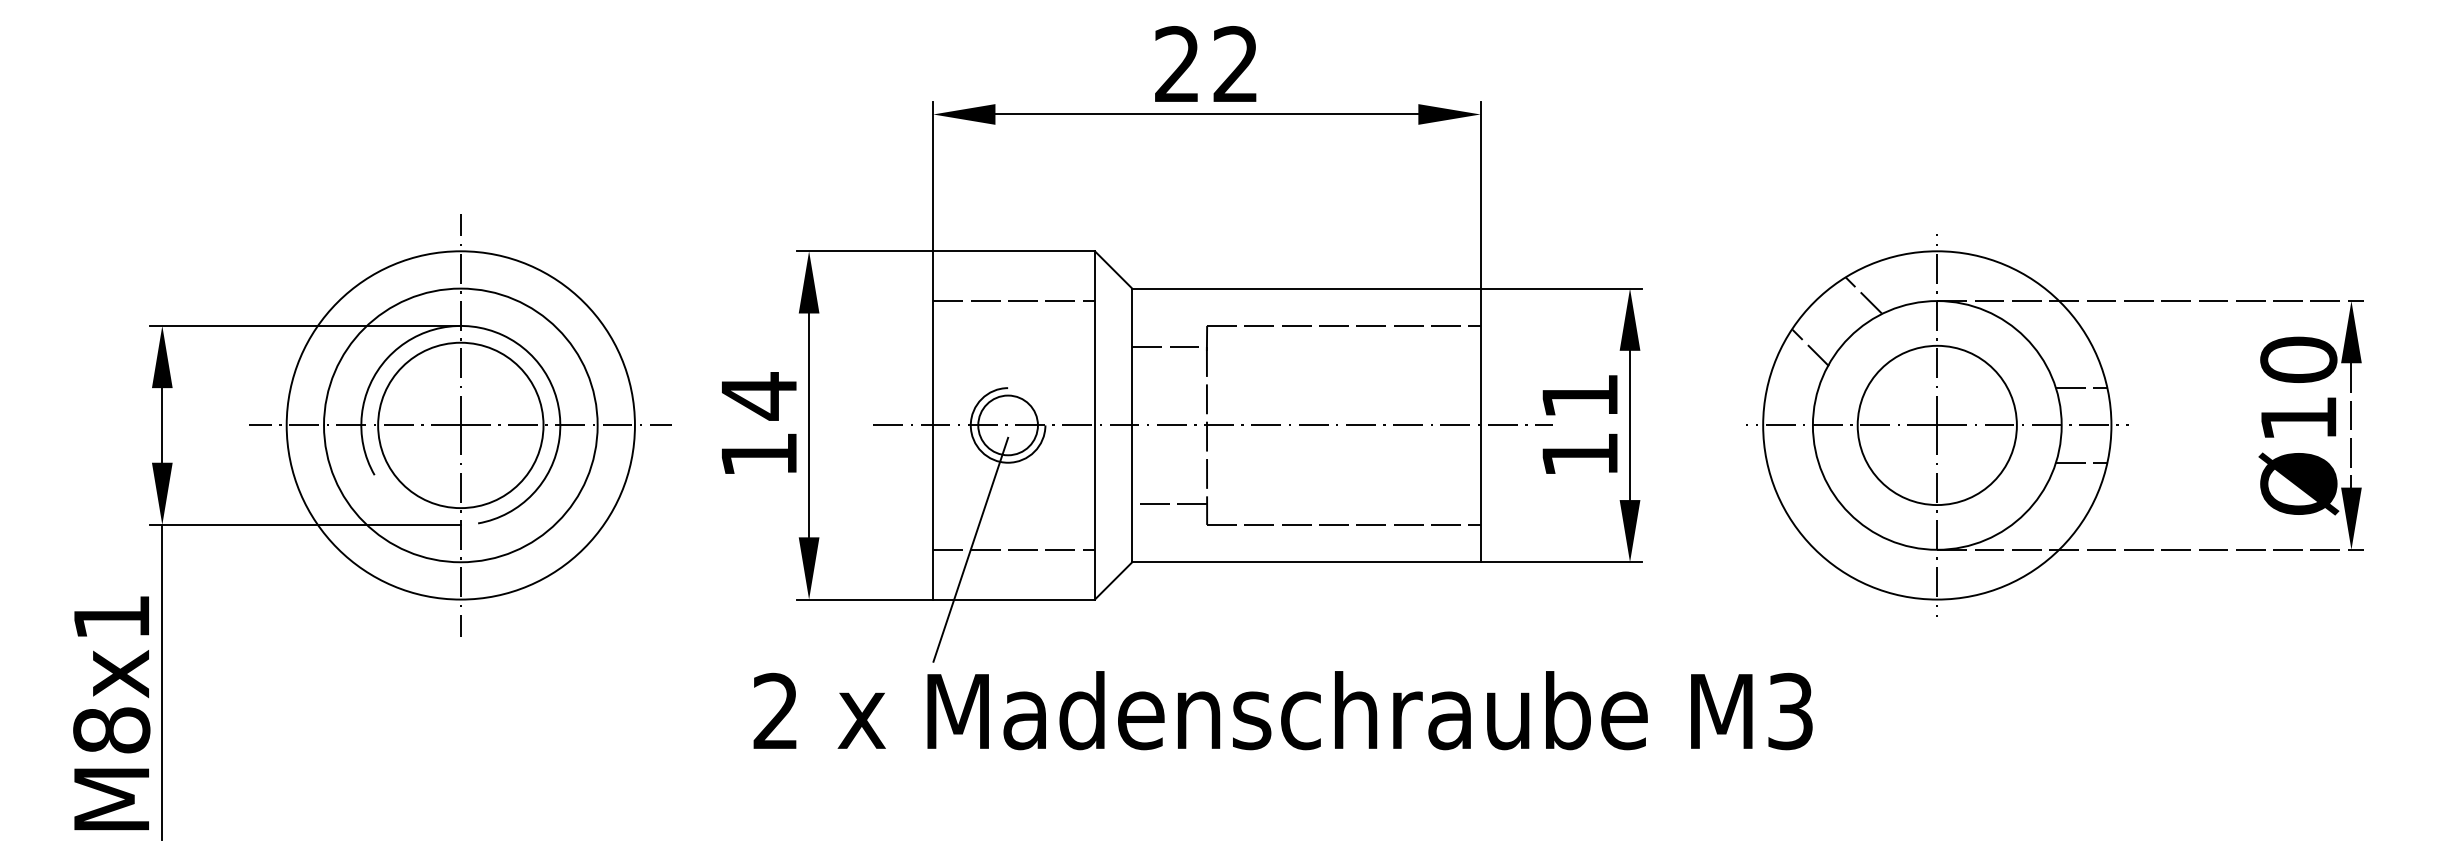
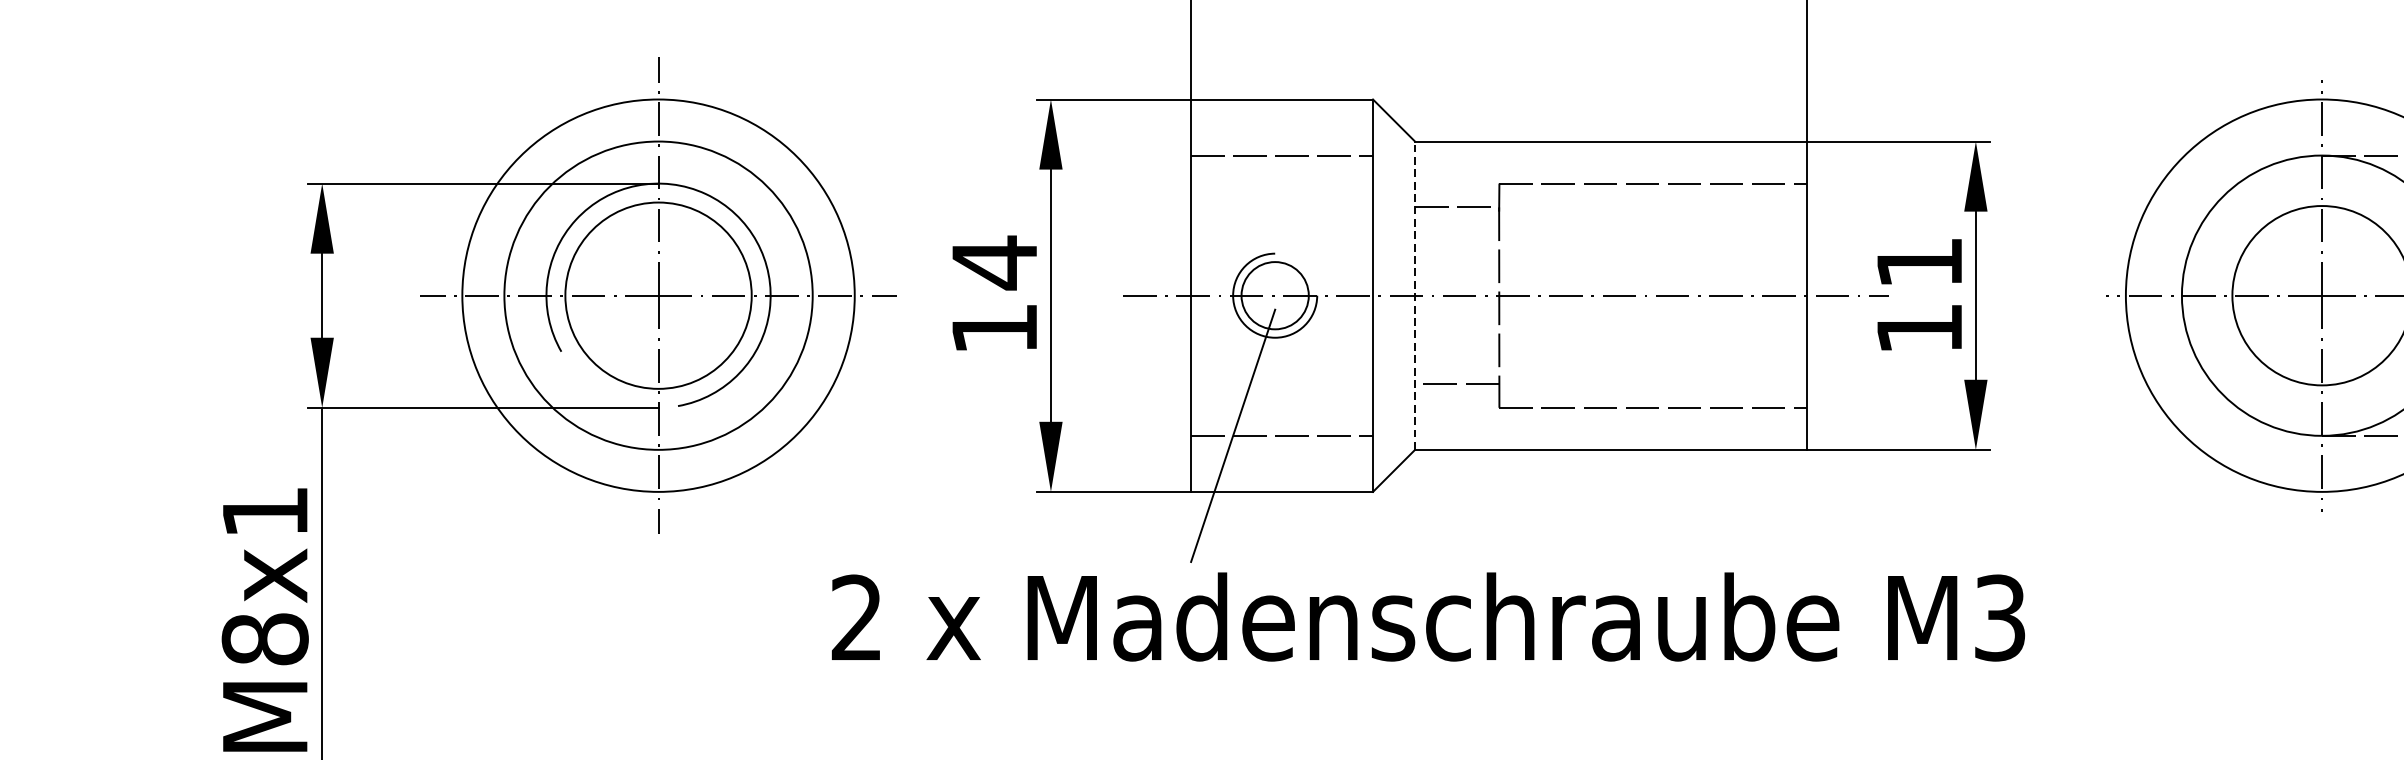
line: (1863, 295) -> (2238, 149), removed
line: (1810, 347) -> (2179, 207), removed
line: (1132, 425) -> (1415, 295), solid -> dashed
text: (1282, 710) -> (1427, 616), moved

